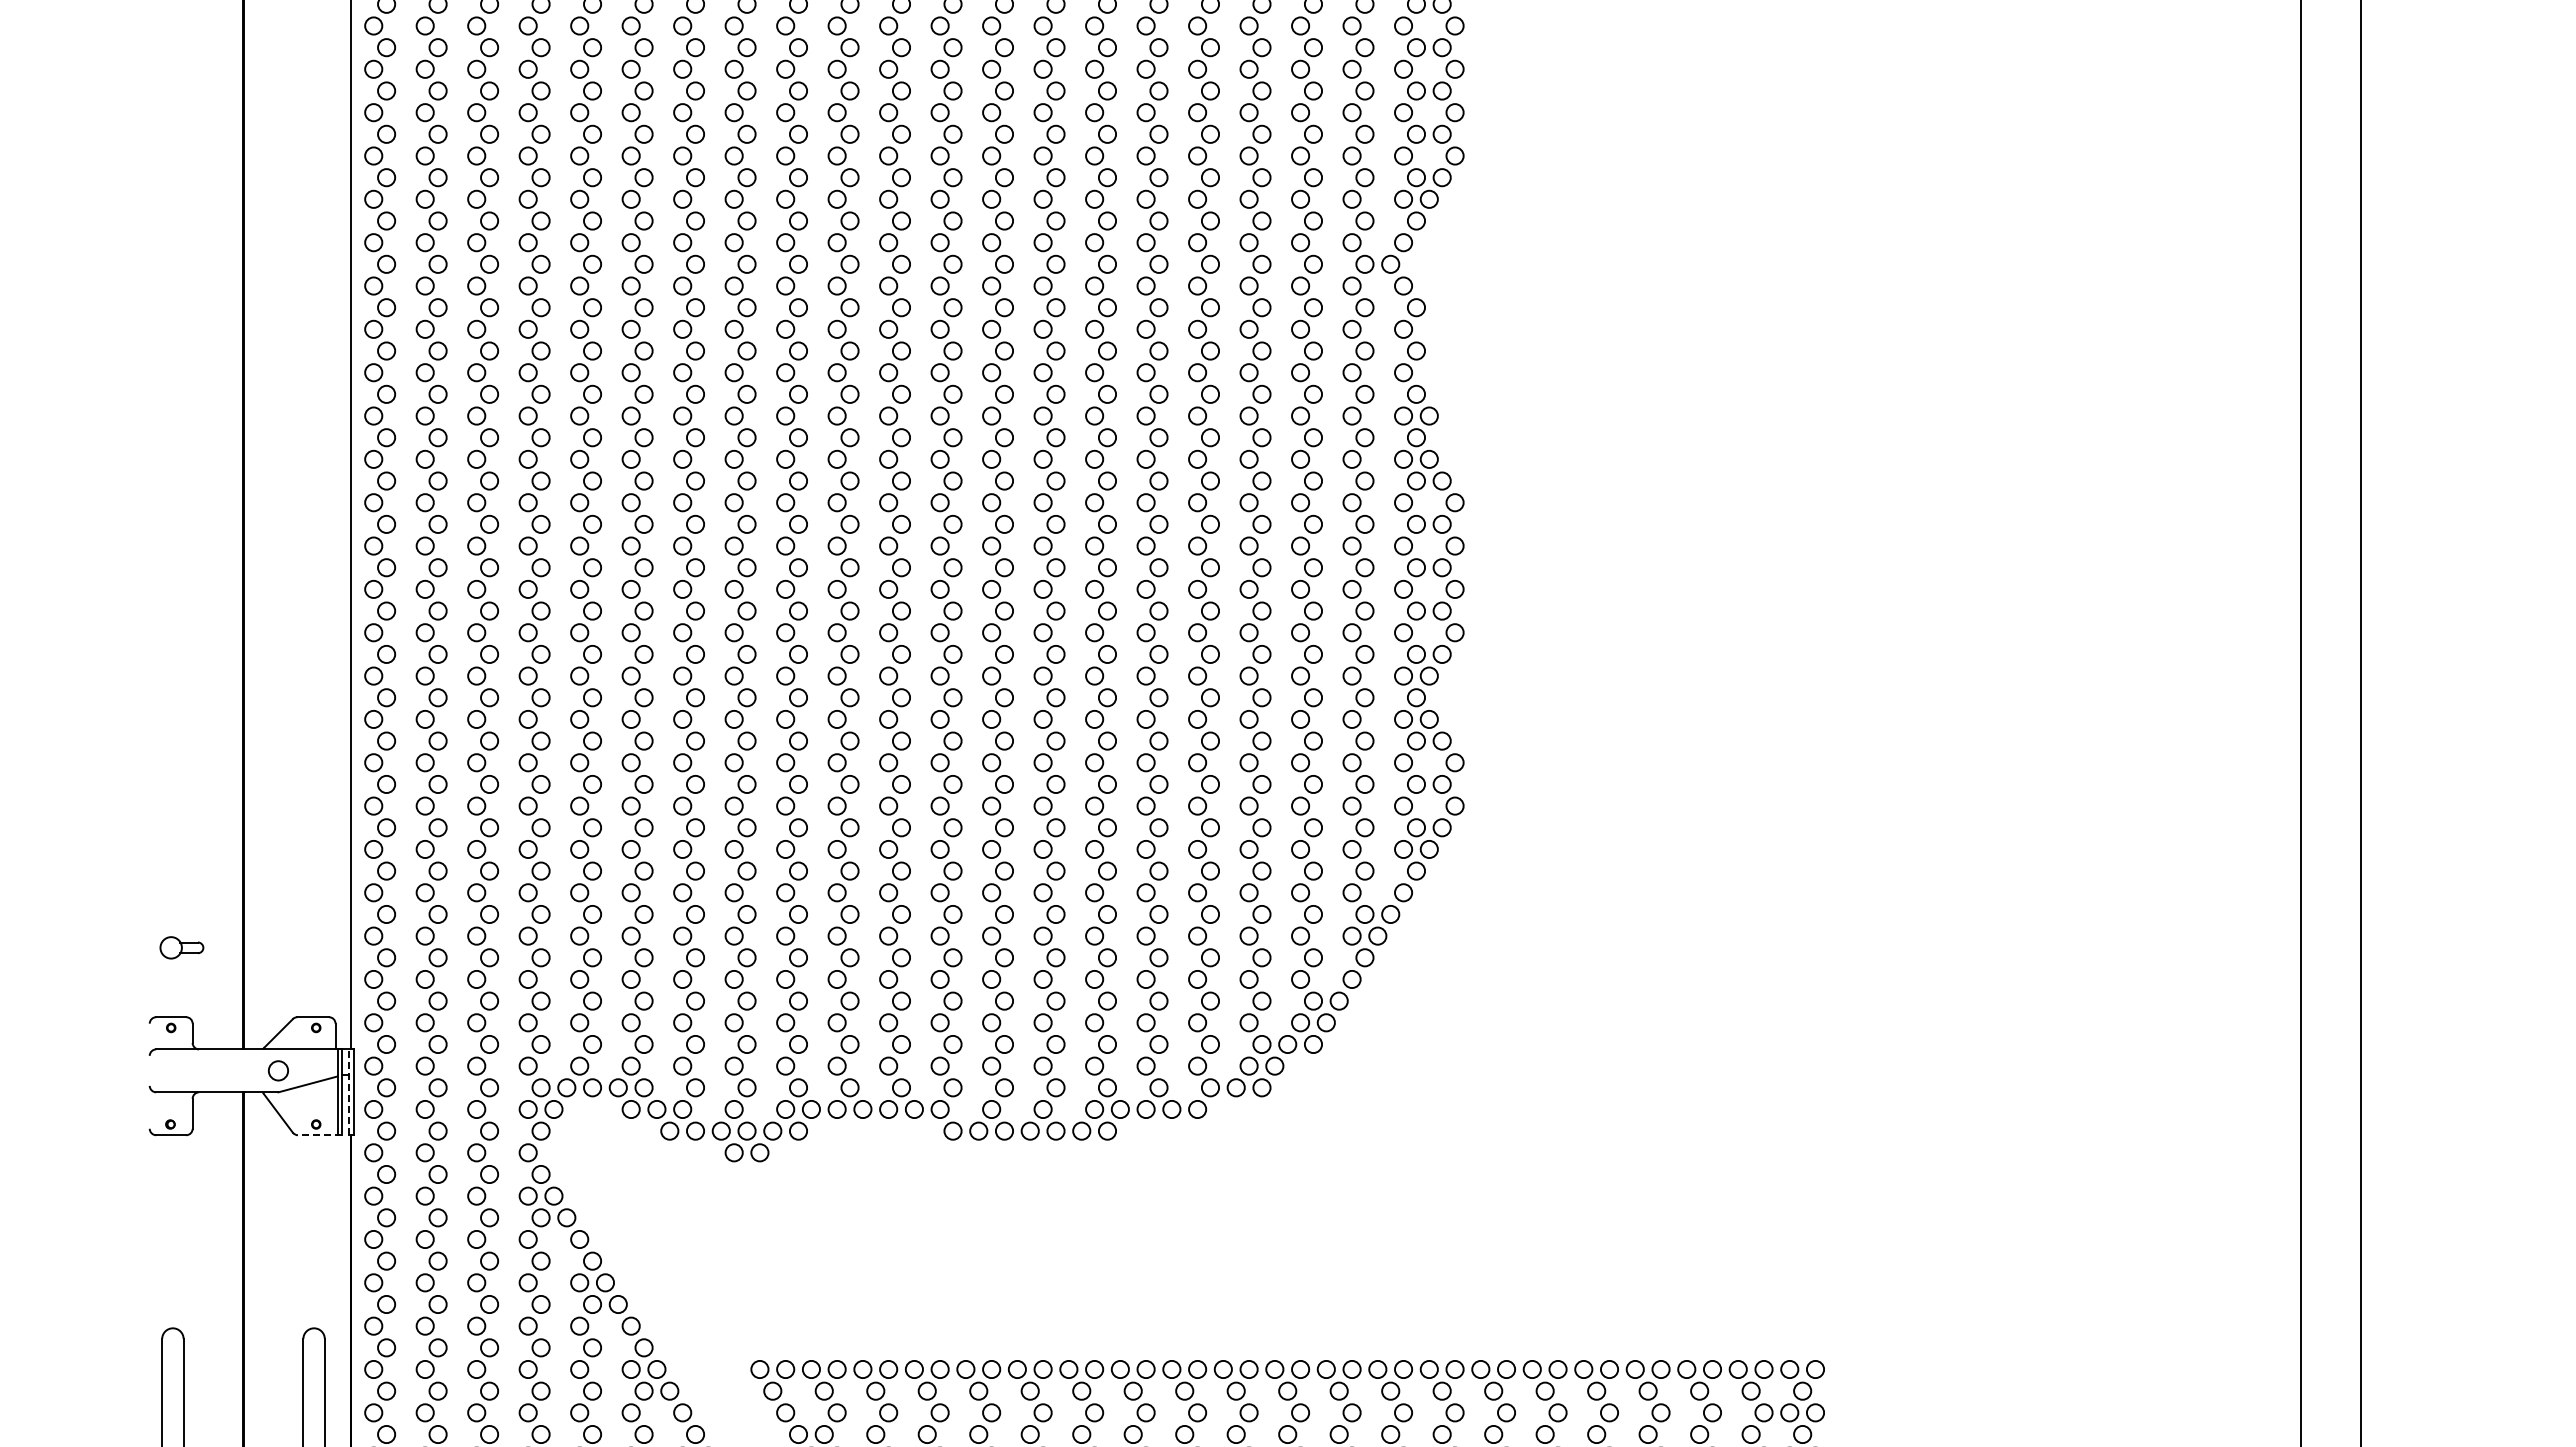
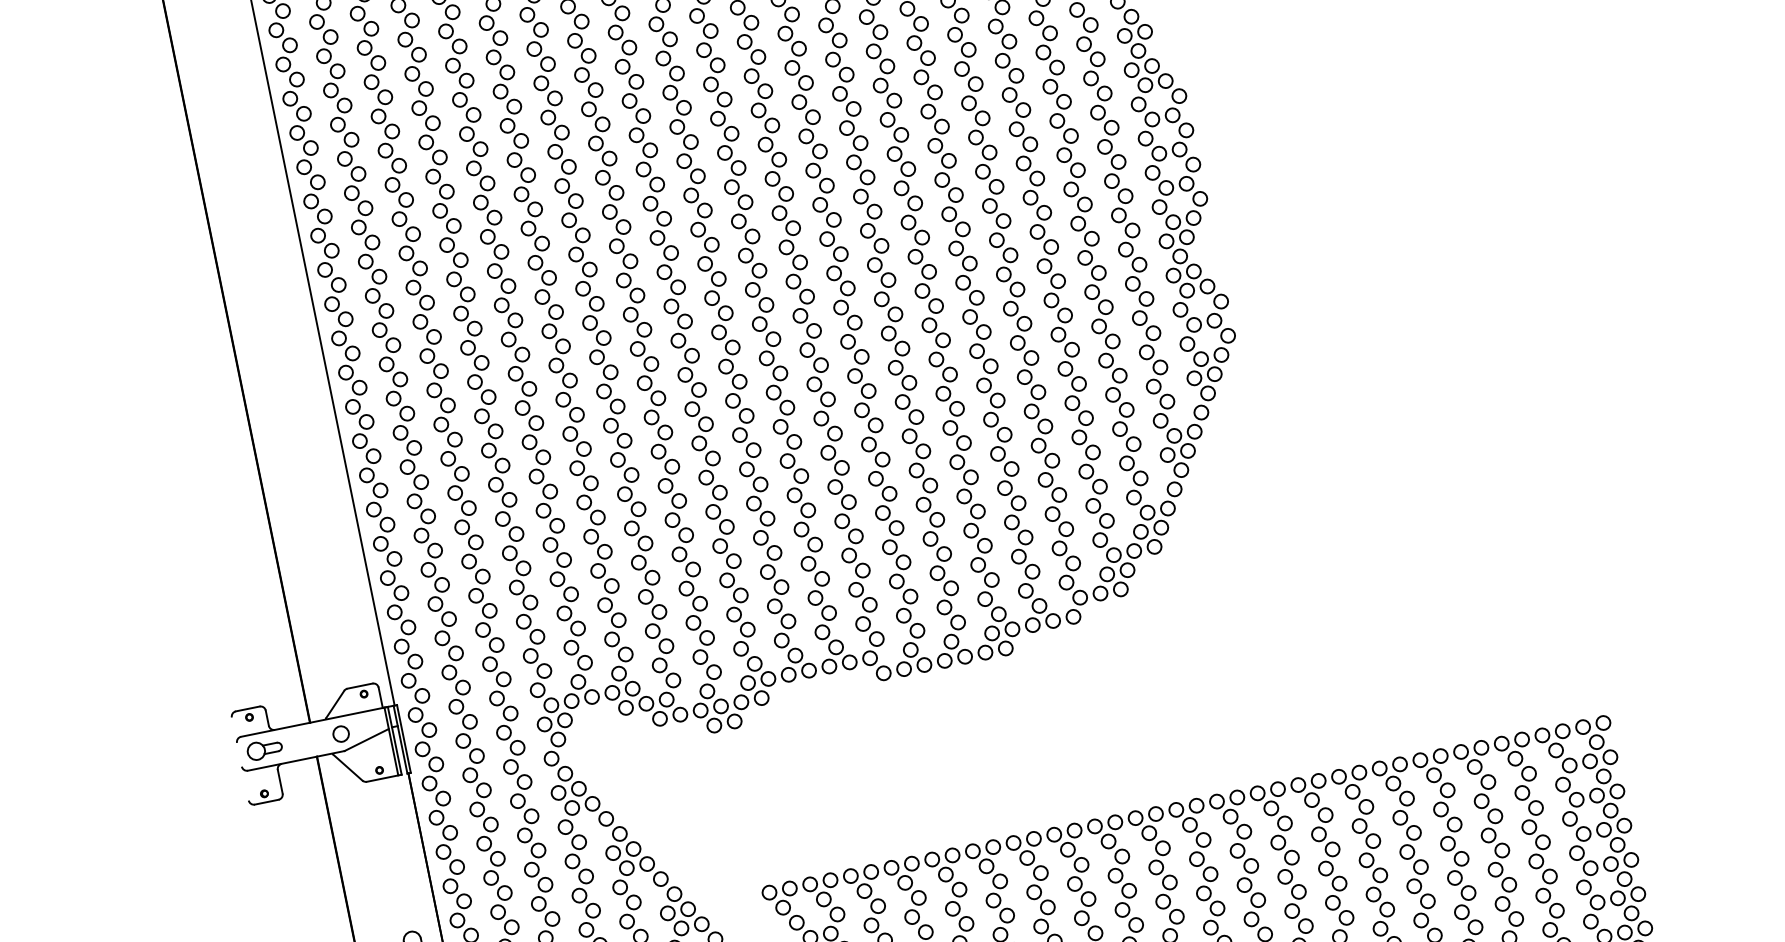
part: (181, 947) -> (264, 749), moved
line: (349, 1092) -> (400, 739), dashed -> solid
line: (320, 1135) -> (384, 778), dashed -> solid

